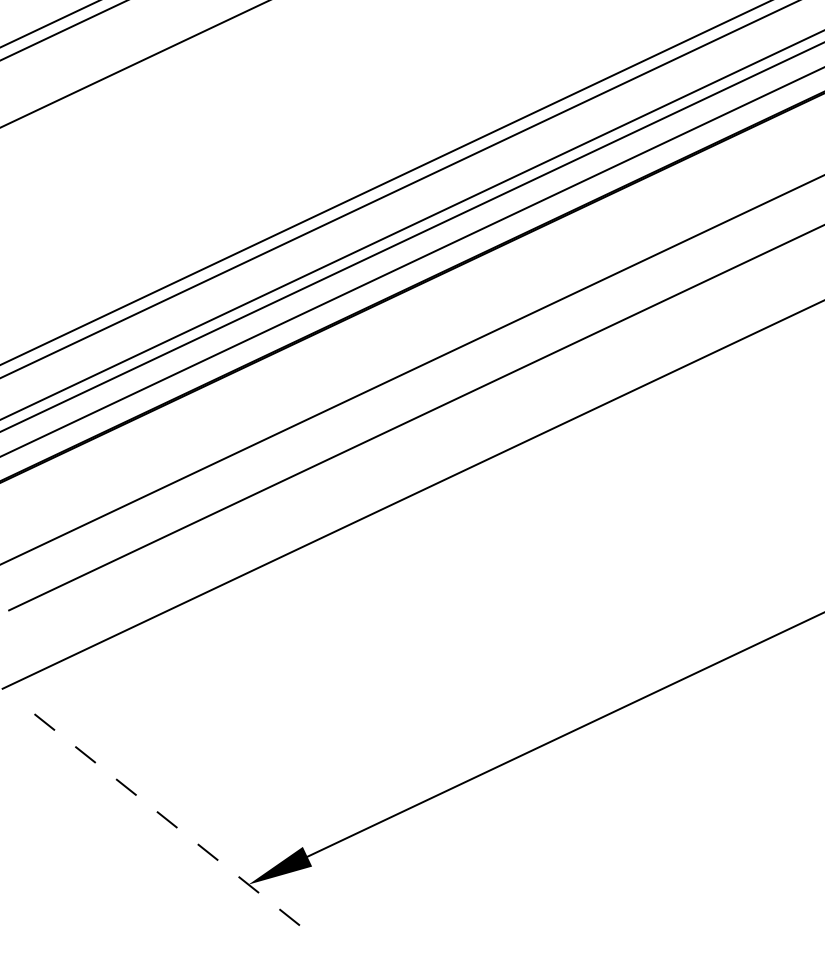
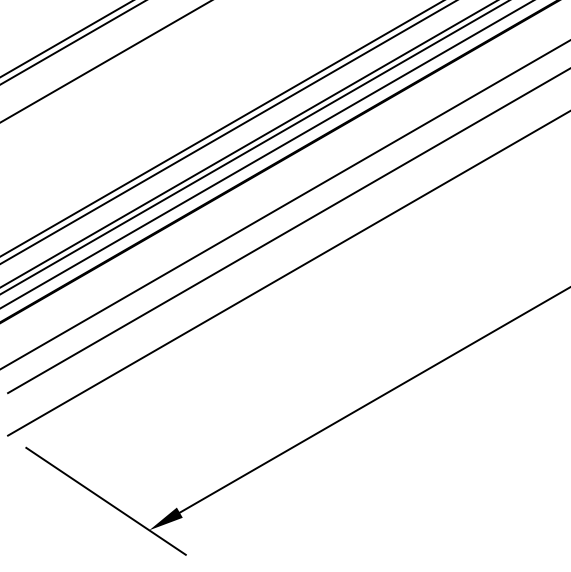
line: (174, 825) -> (106, 501), dashed -> solid

